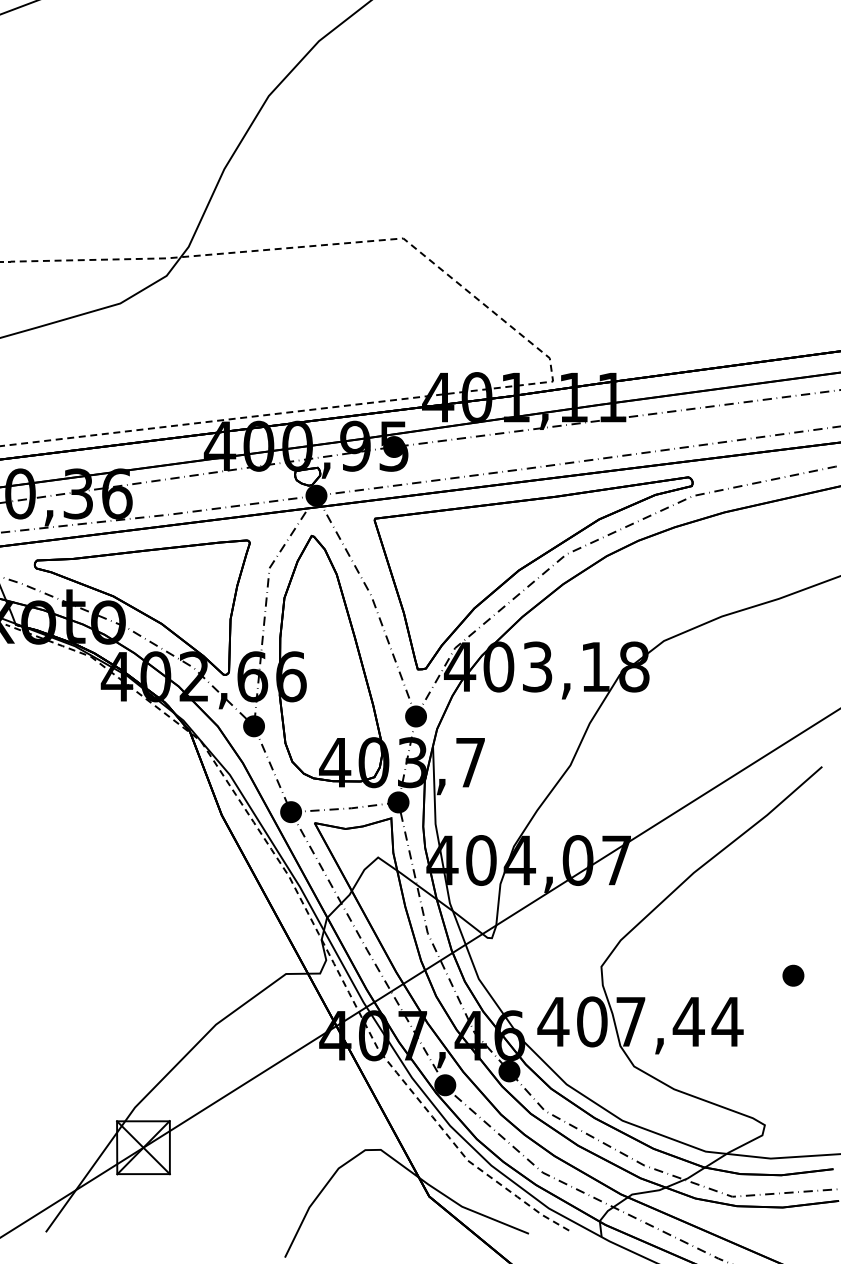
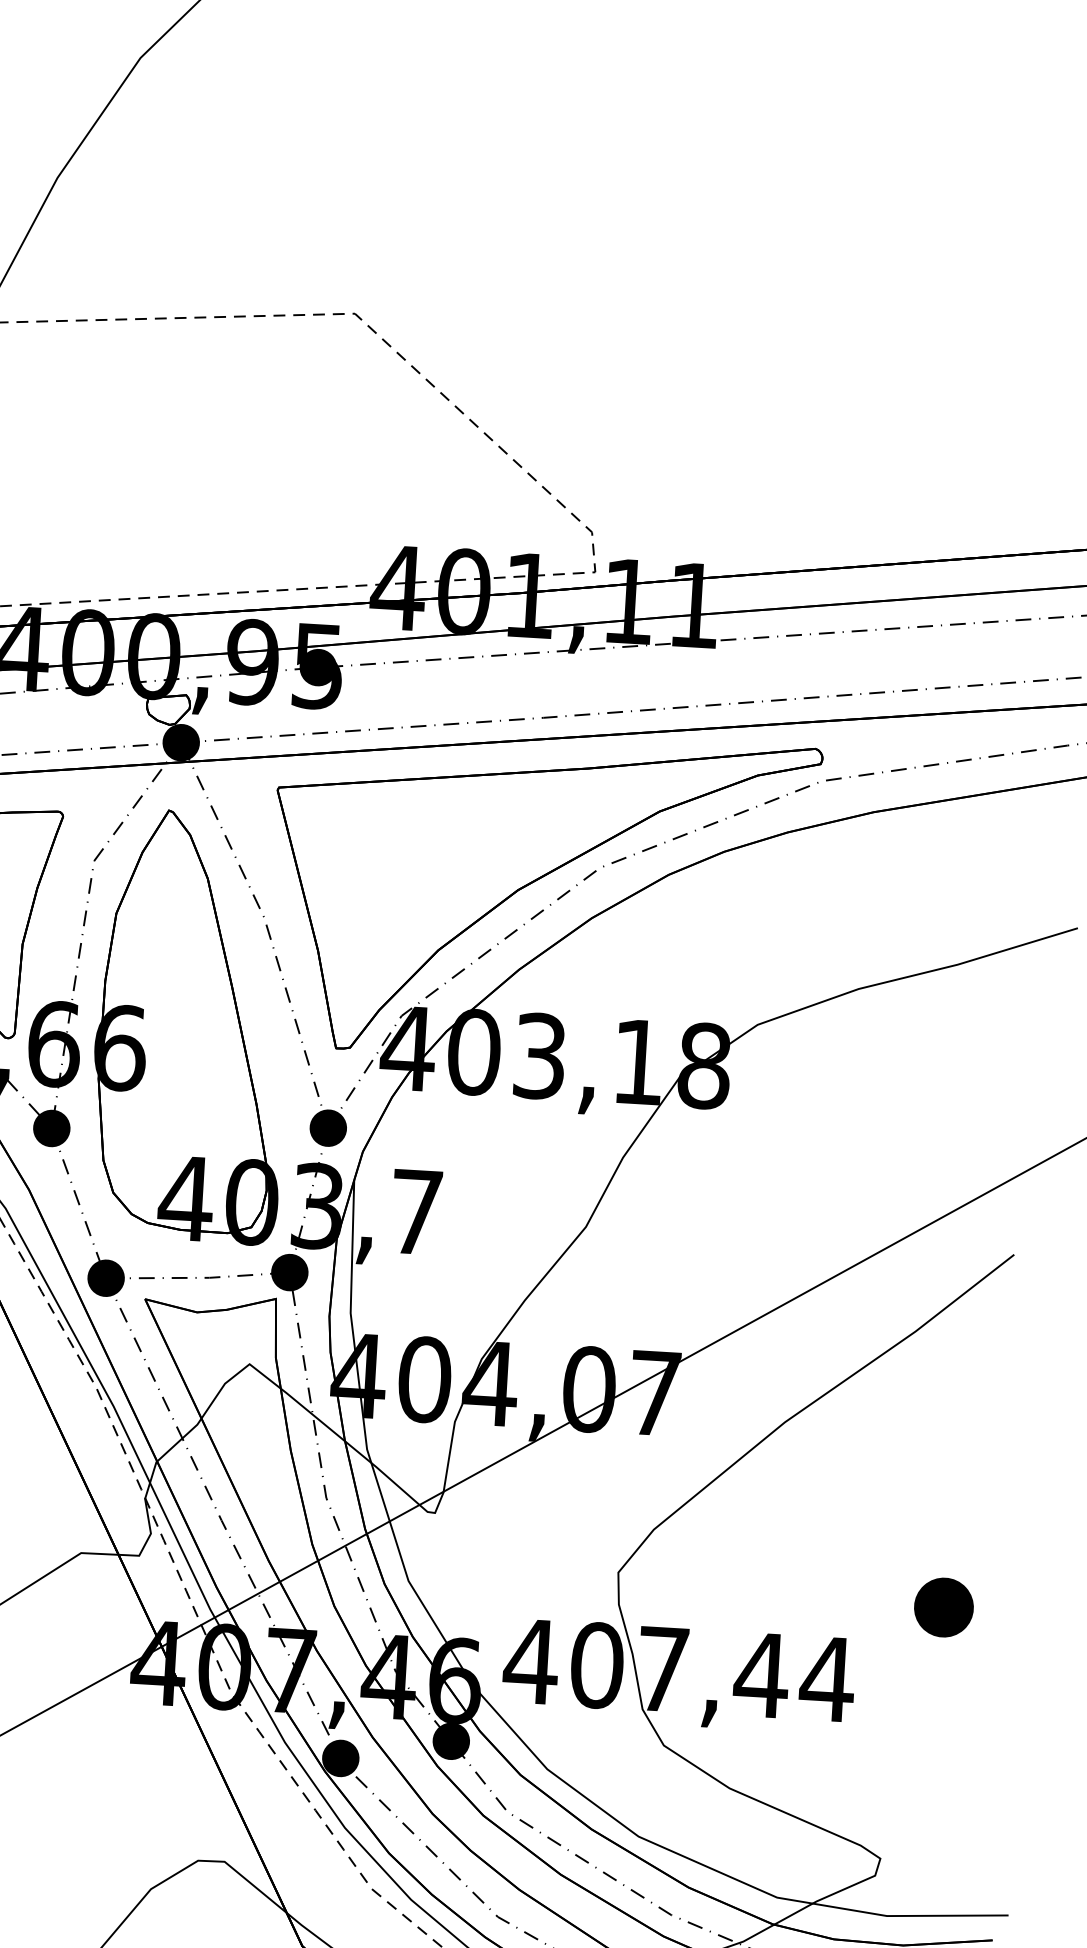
part: (793, 975) -> (944, 1606), size x1.6

